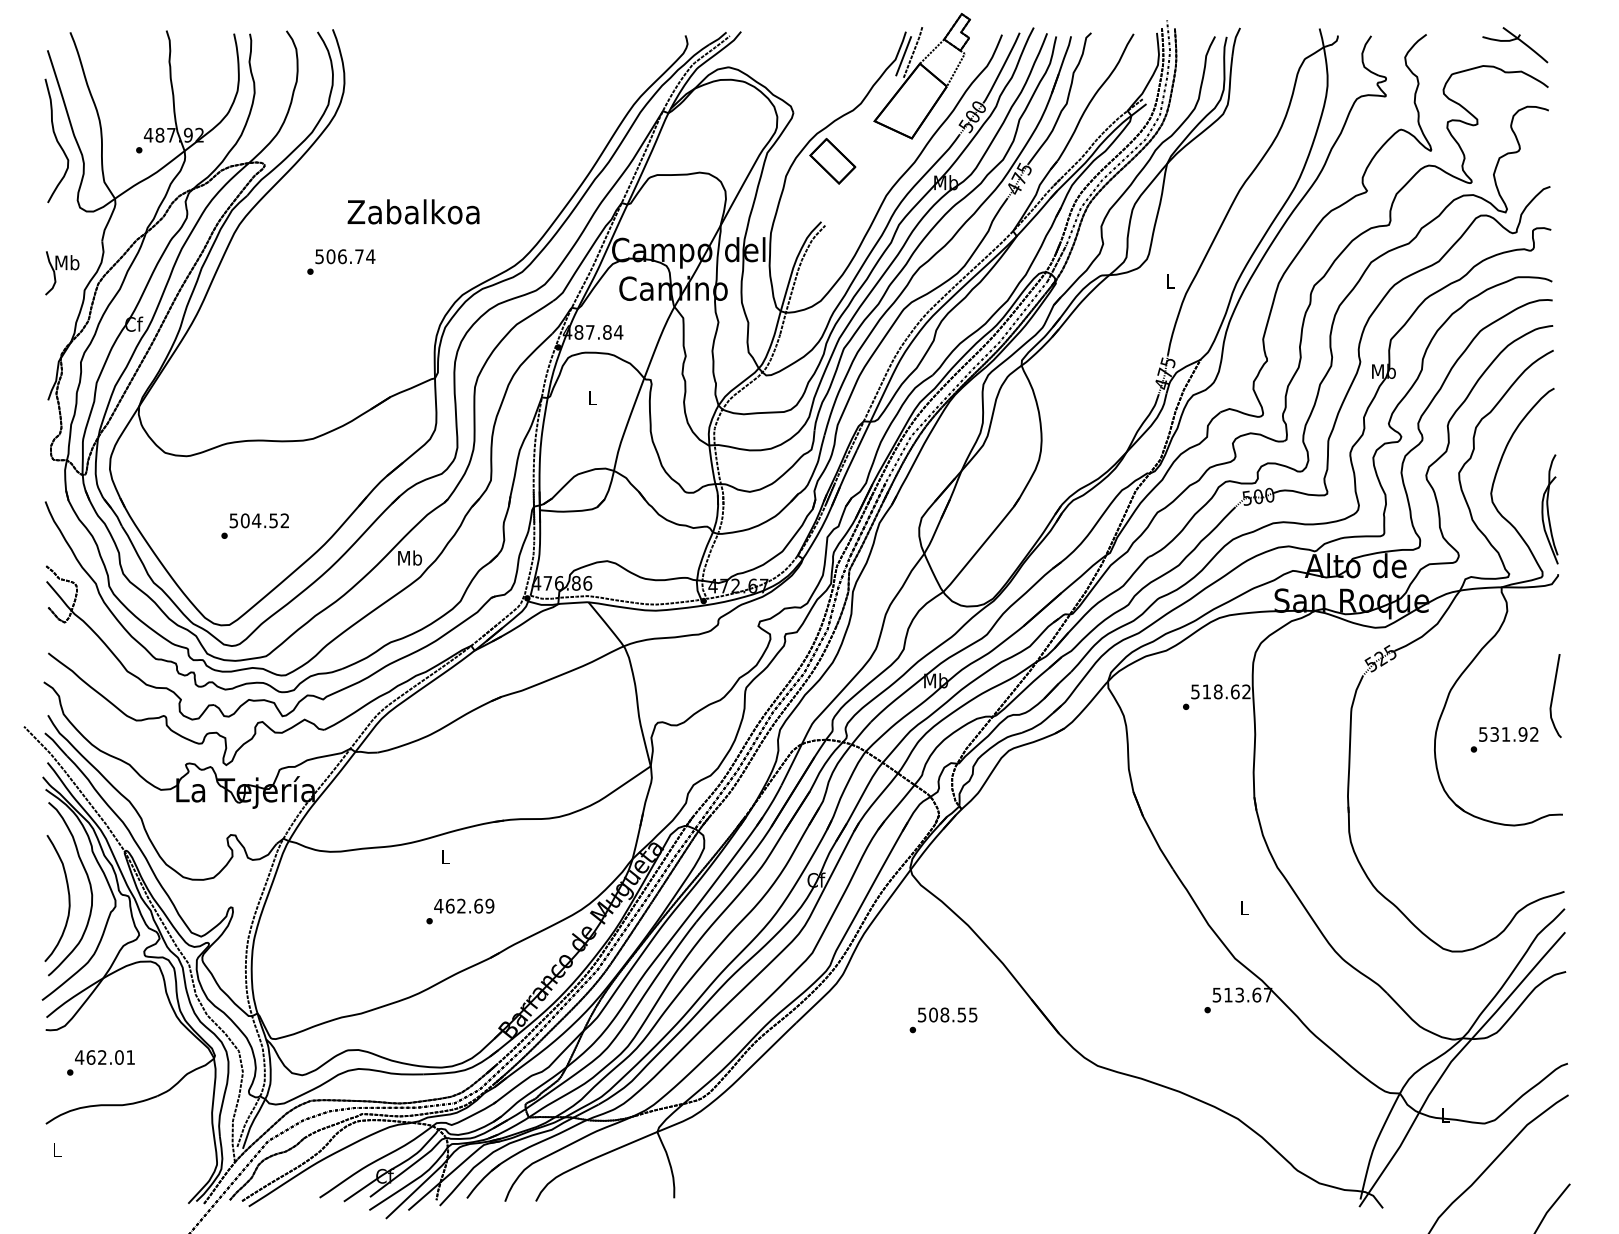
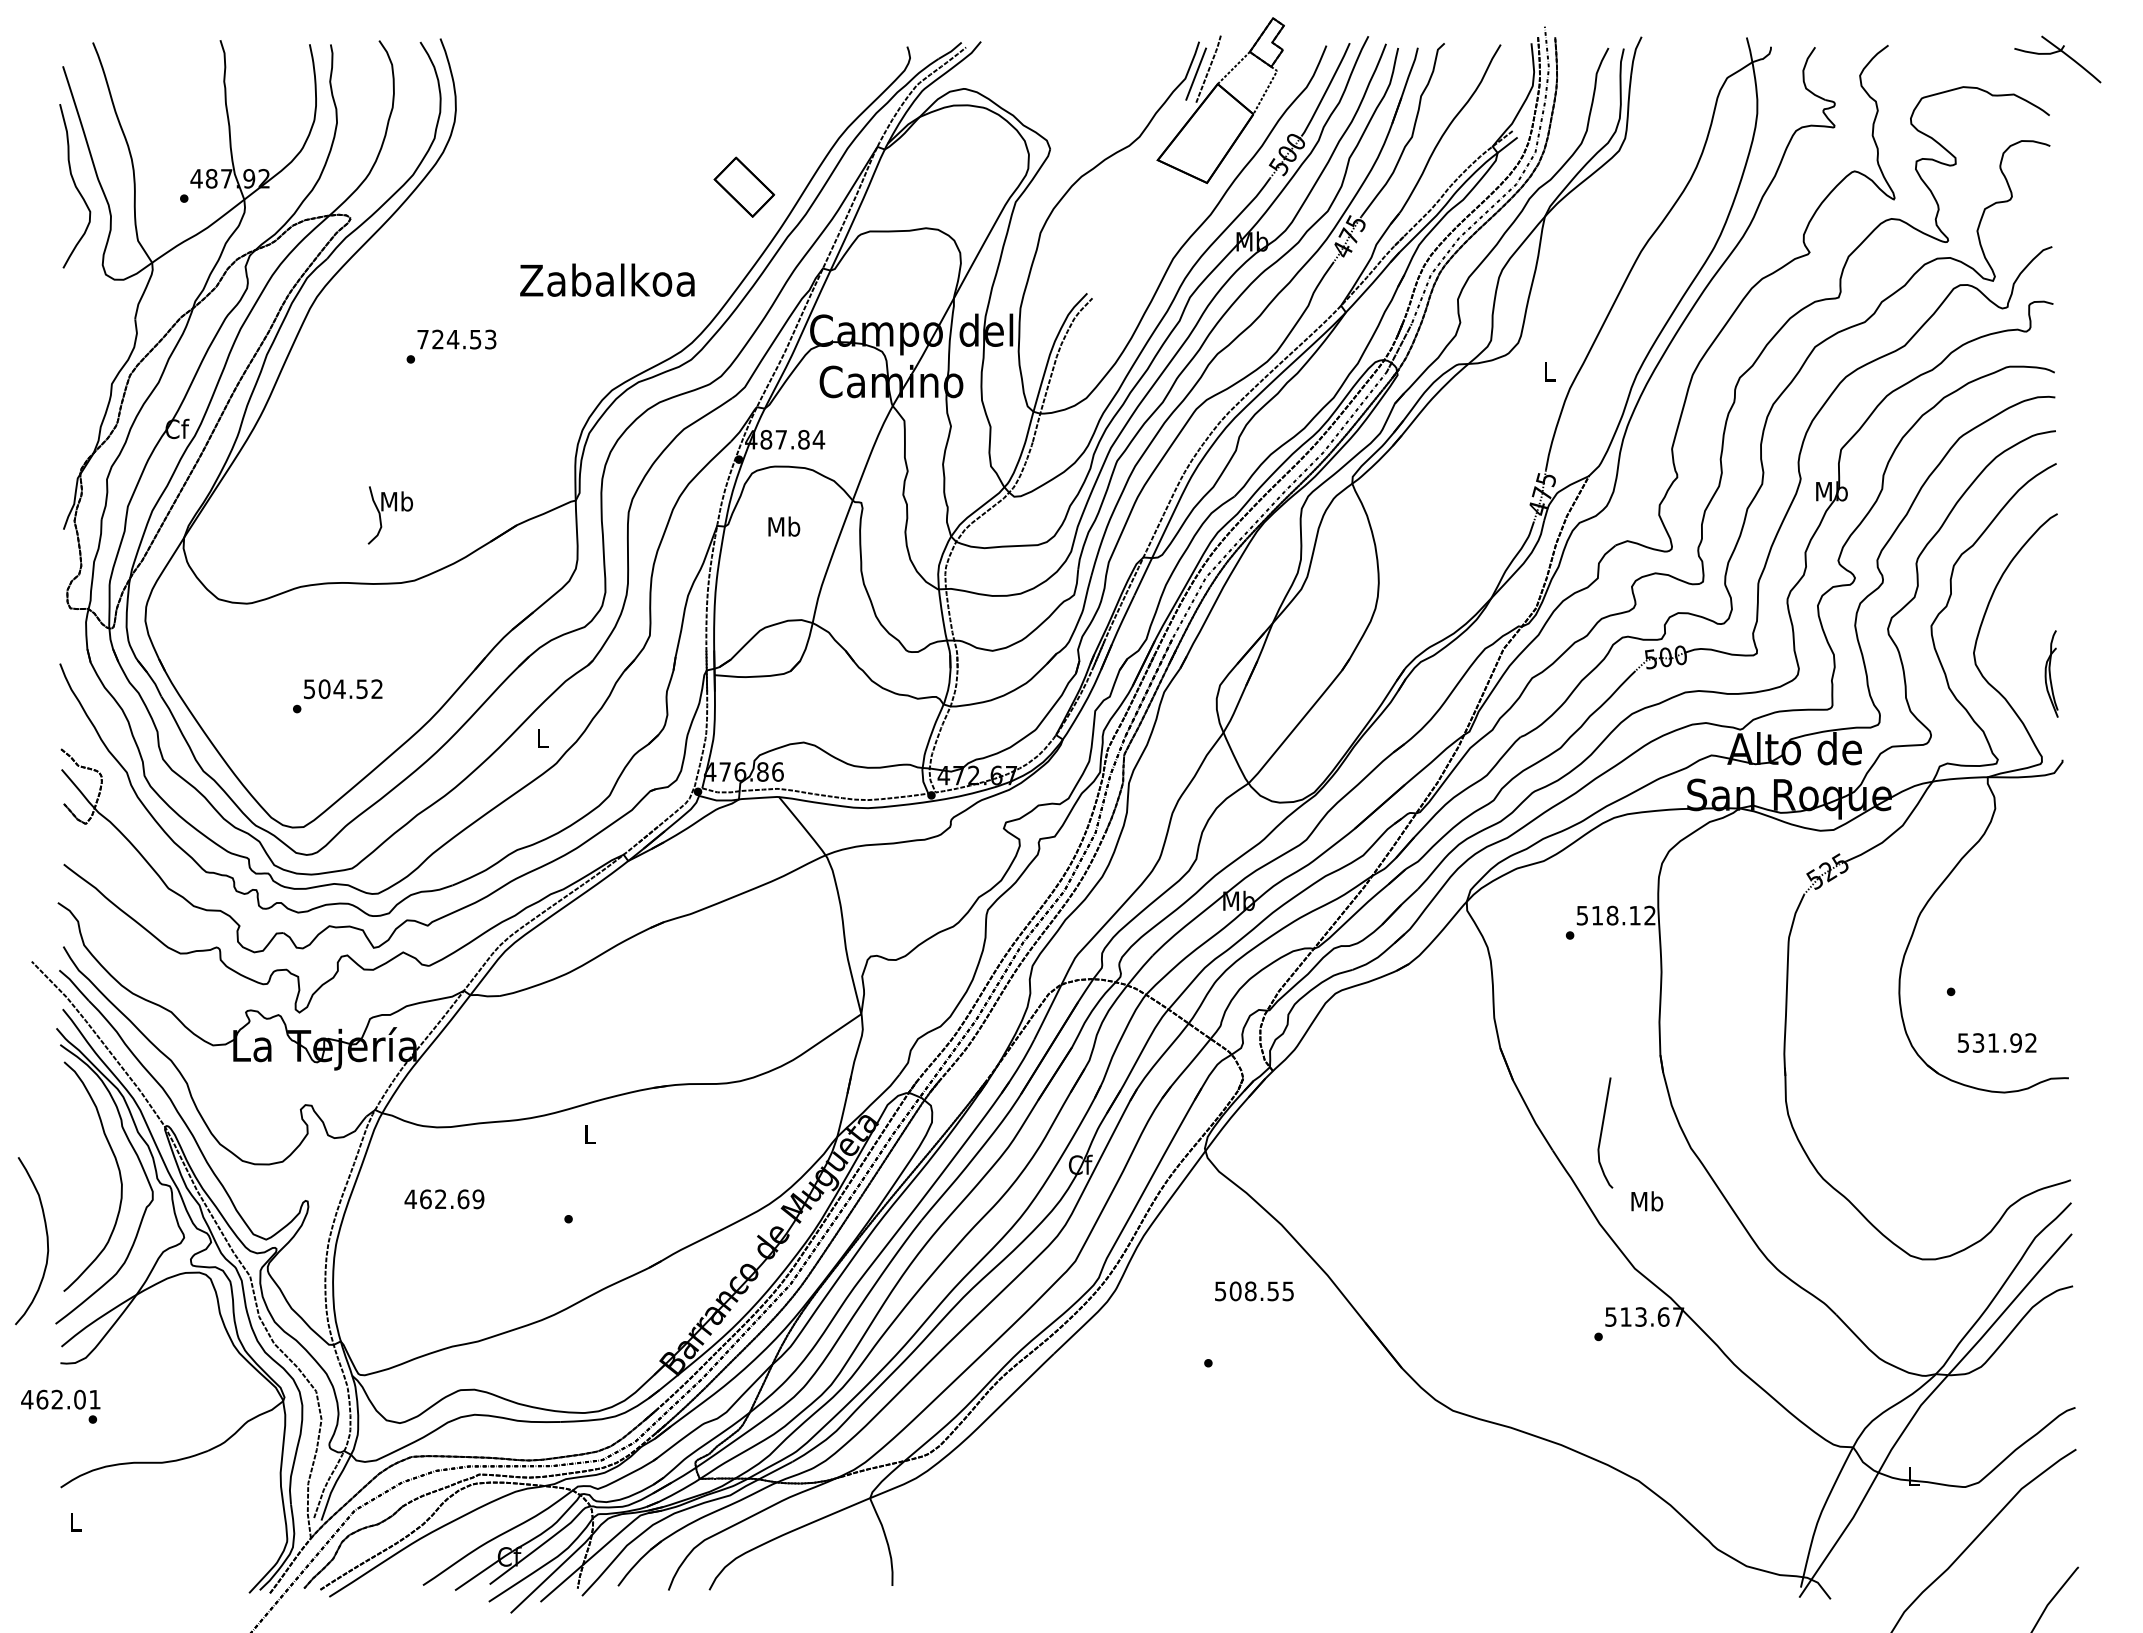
part: (1513, 40) -> (2055, 53), moved
part: (832, 160) -> (744, 186), moved
text: (413, 211) -> (607, 279), moved
text: (344, 256) -> (456, 339), 506.74 -> 724.53
part: (65, 269) -> (394, 510), moved
text: (592, 397) -> (784, 526), L -> Mb
part: (1549, 508) -> (2051, 673), size x0.6
text: (409, 558) -> (542, 738), Mb -> L
text: (1235, 691) -> (1635, 915), 518.62 -> 518.12
curve: (1553, 695) -> (1602, 1132), moved
text: (1508, 734) -> (1996, 1042), moved
curve: (68, 898) -> (46, 1241), moved
text: (464, 906) -> (444, 1199), moved
text: (1244, 907) -> (1647, 1201), L -> Mb
text: (947, 1015) -> (1254, 1291), moved
text: (104, 1057) -> (60, 1399), moved

